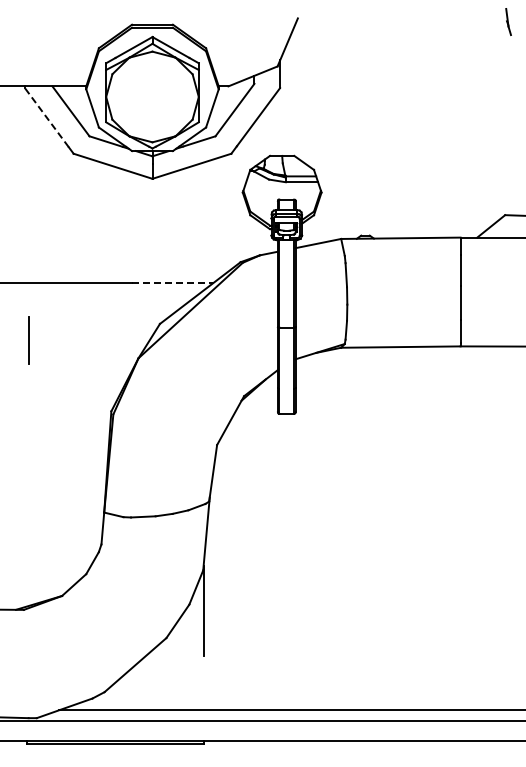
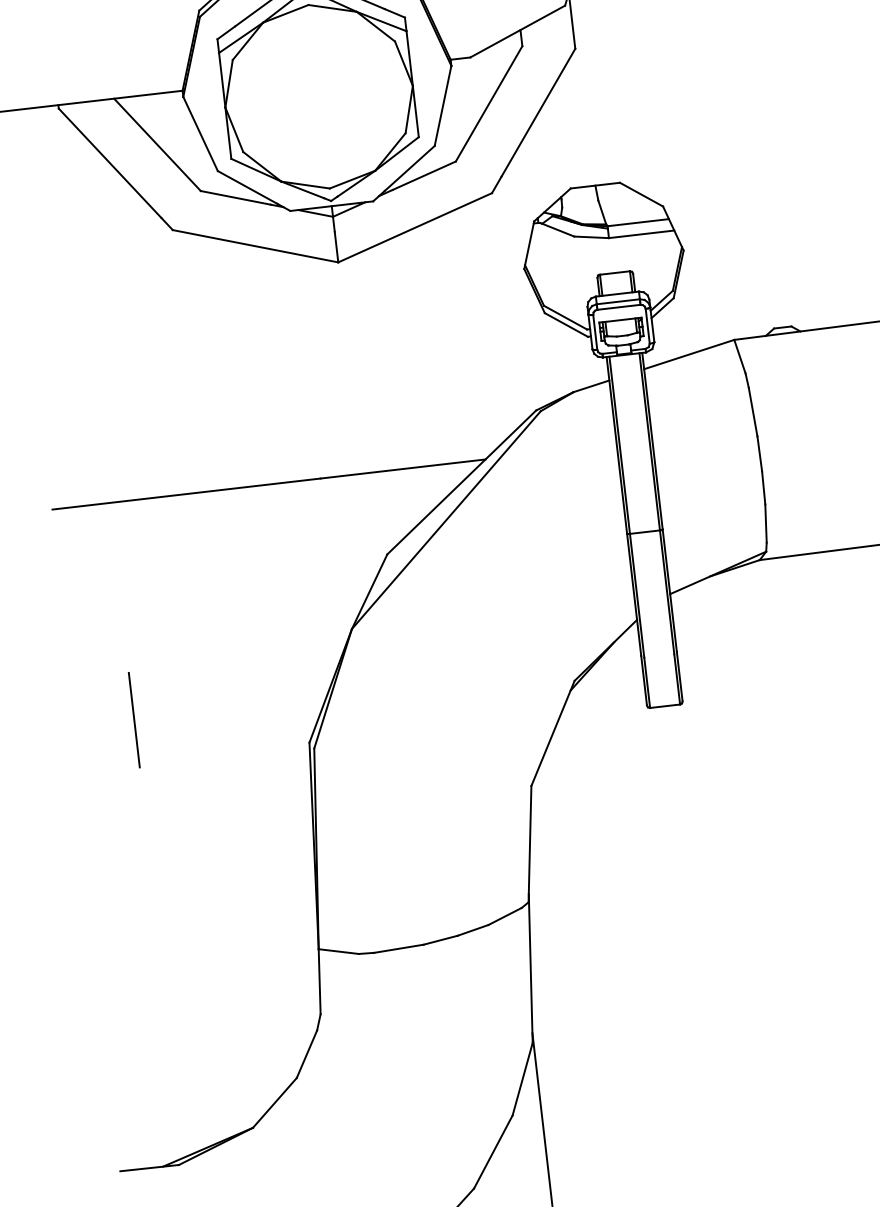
line: (46, 117) -> (109, 163), dashed -> solid
line: (172, 283) -> (403, 469), dashed -> solid
line: (28, 340) -> (132, 720), moved

